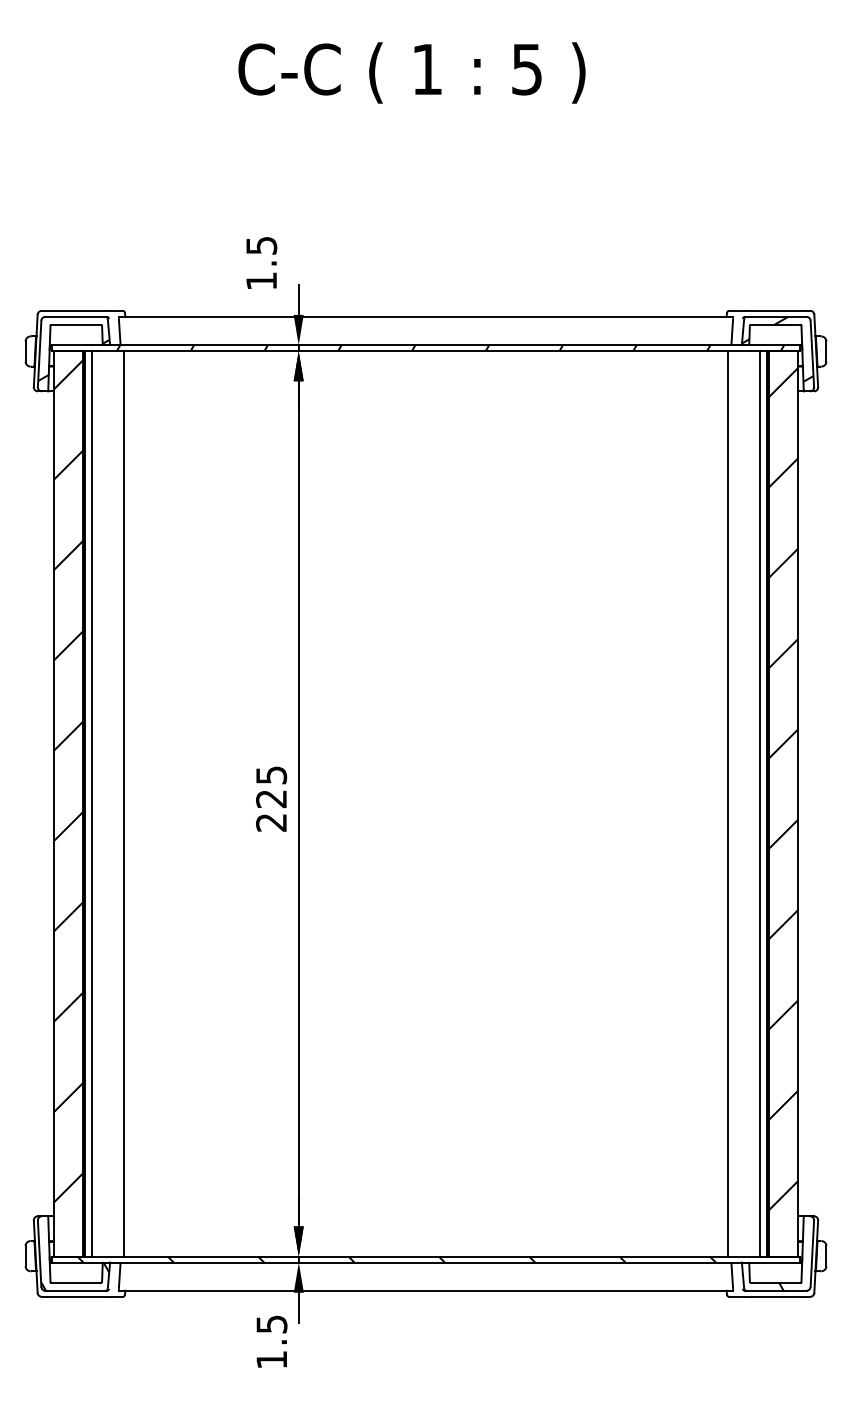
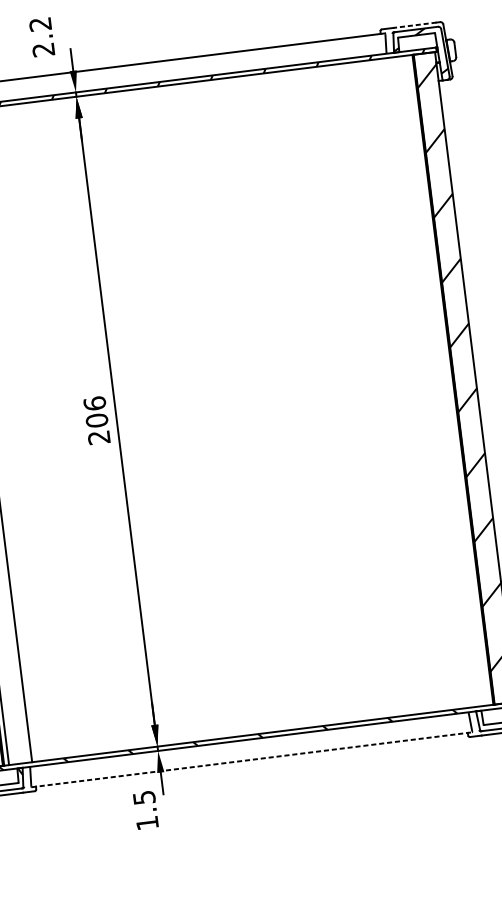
text: (261, 263) -> (41, 37), 1.5 -> 2.2
line: (774, 310) -> (414, 25), solid -> dashed
text: (271, 786) -> (95, 411), 225 -> 206
line: (727, 803) -> (424, 383), removed
line: (759, 803) -> (447, 380), removed
line: (426, 1290) -> (252, 759), solid -> dashed

